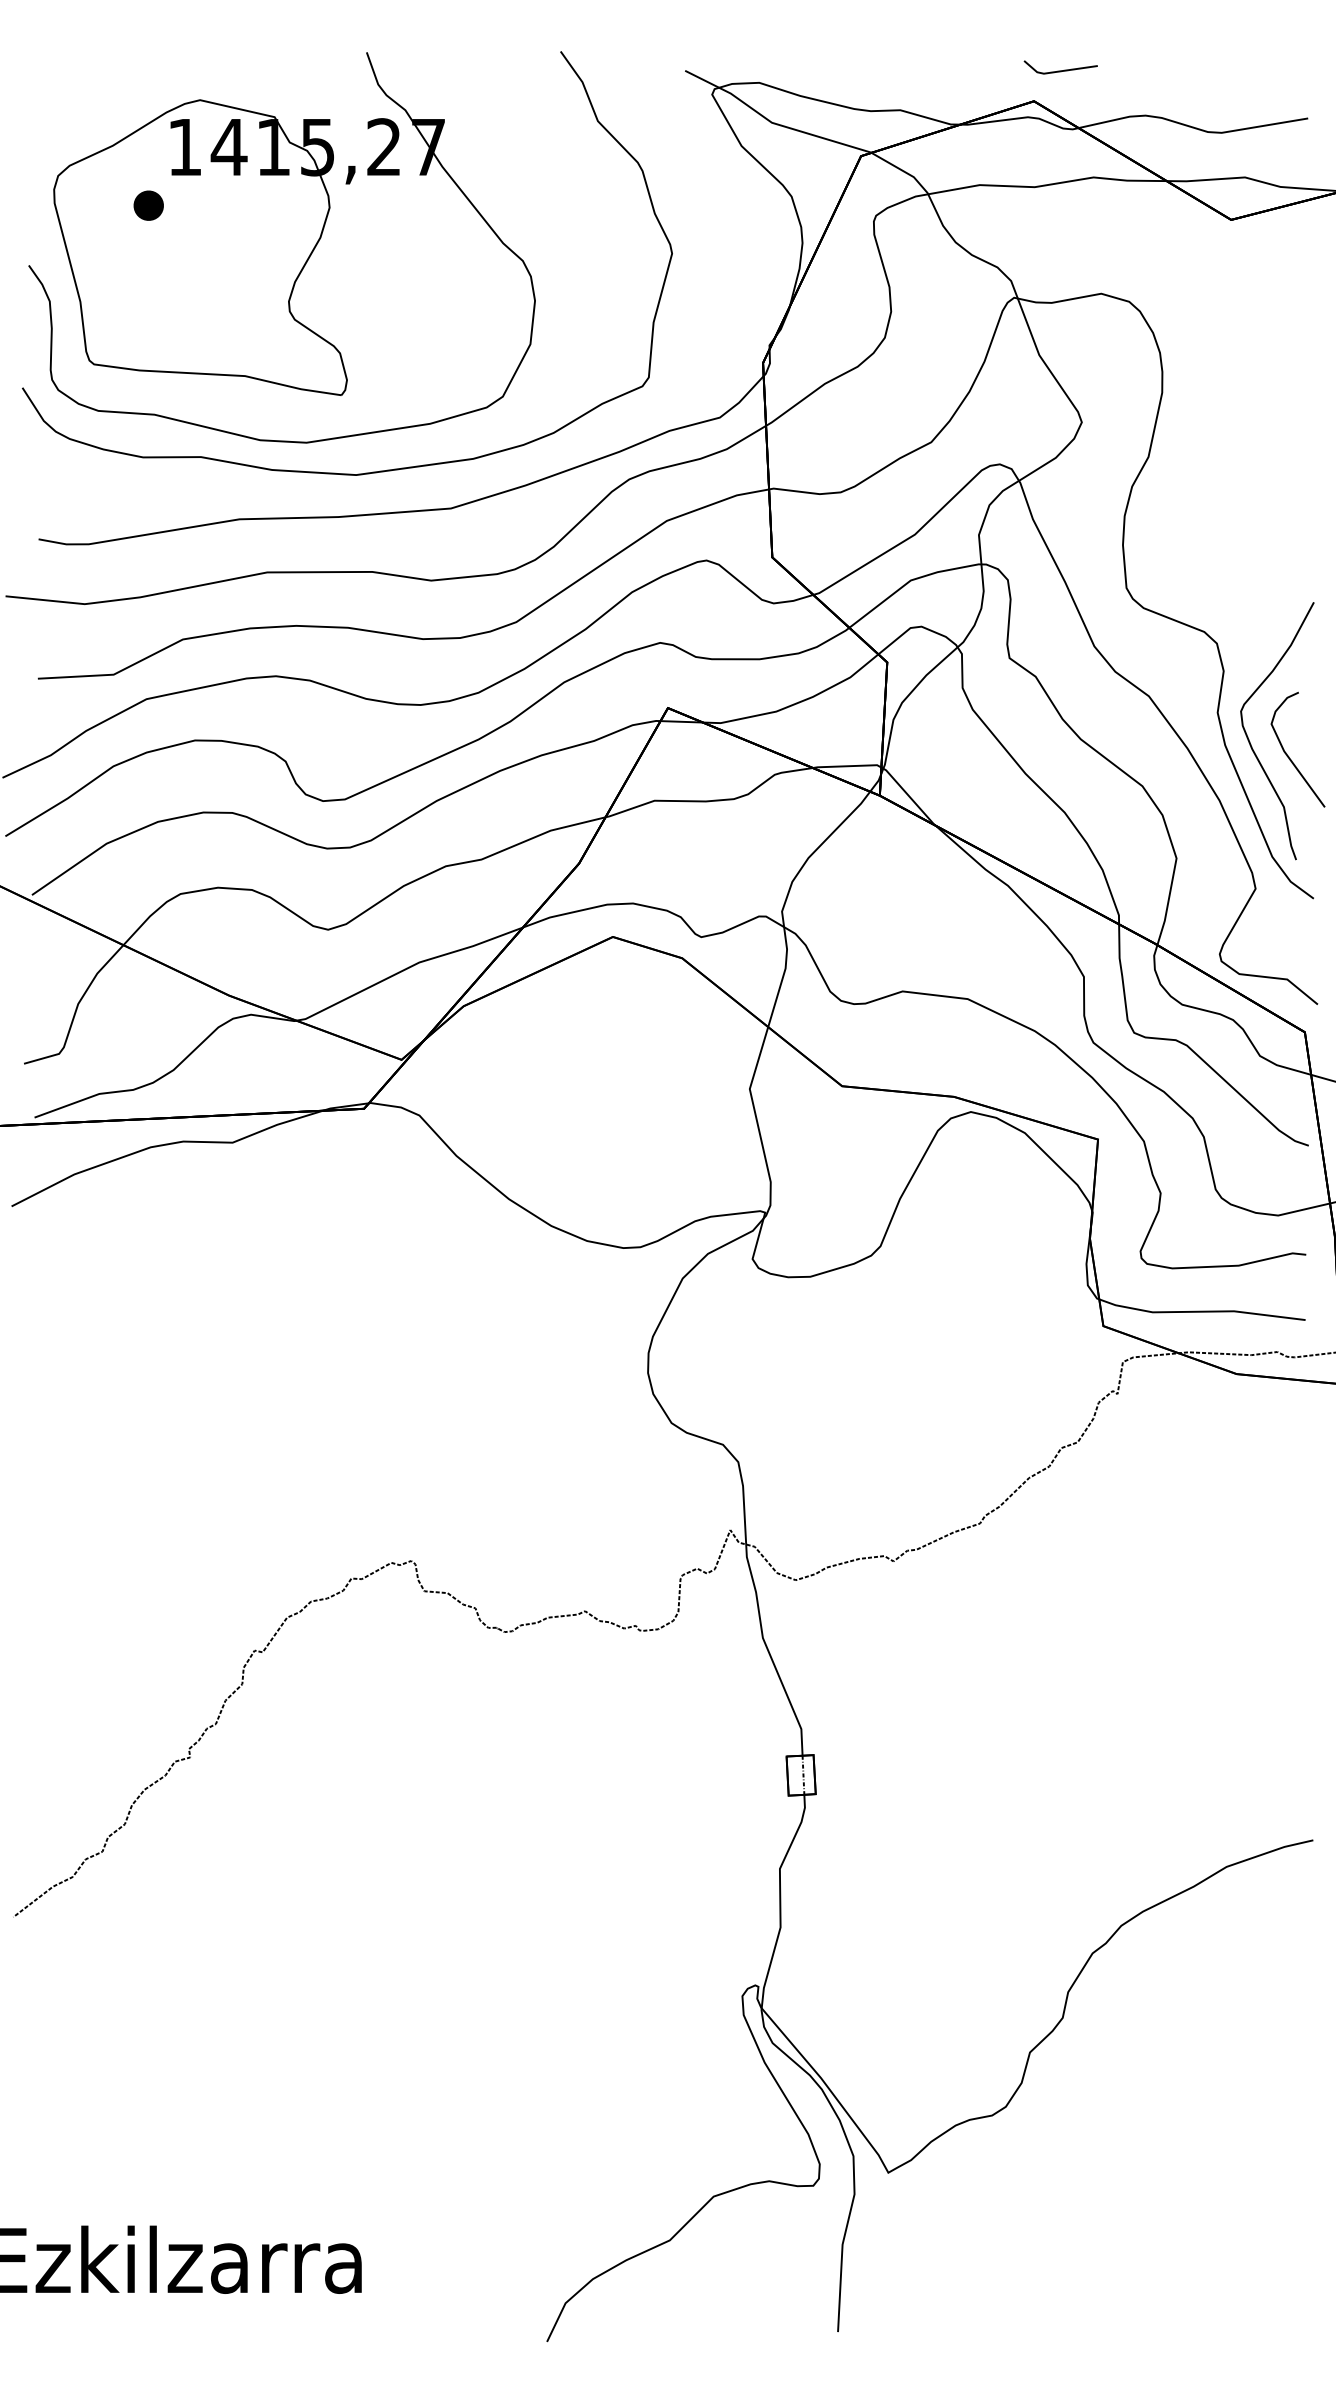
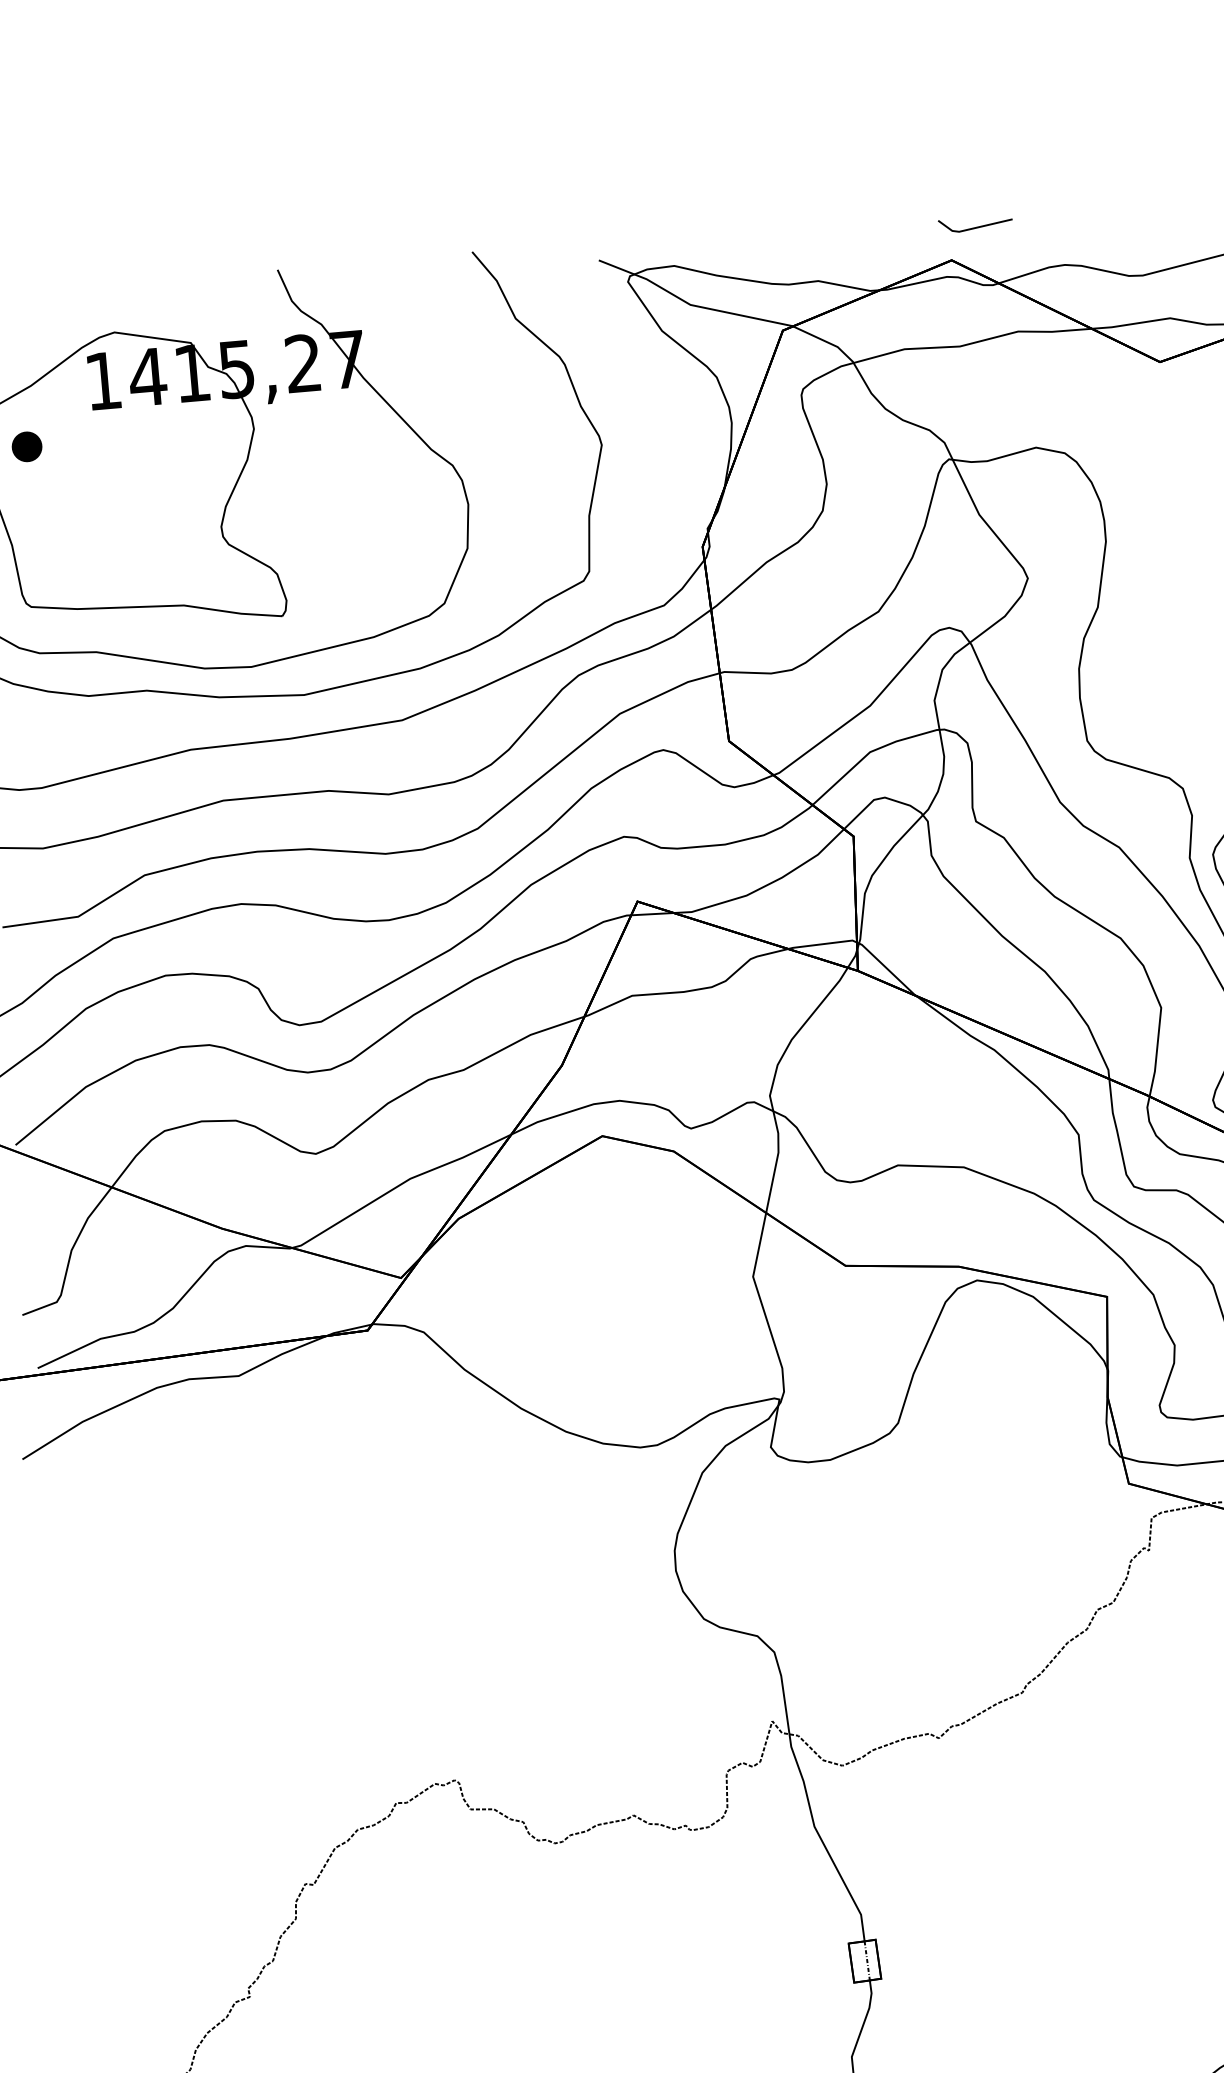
part: (148, 205) -> (26, 446), moved

